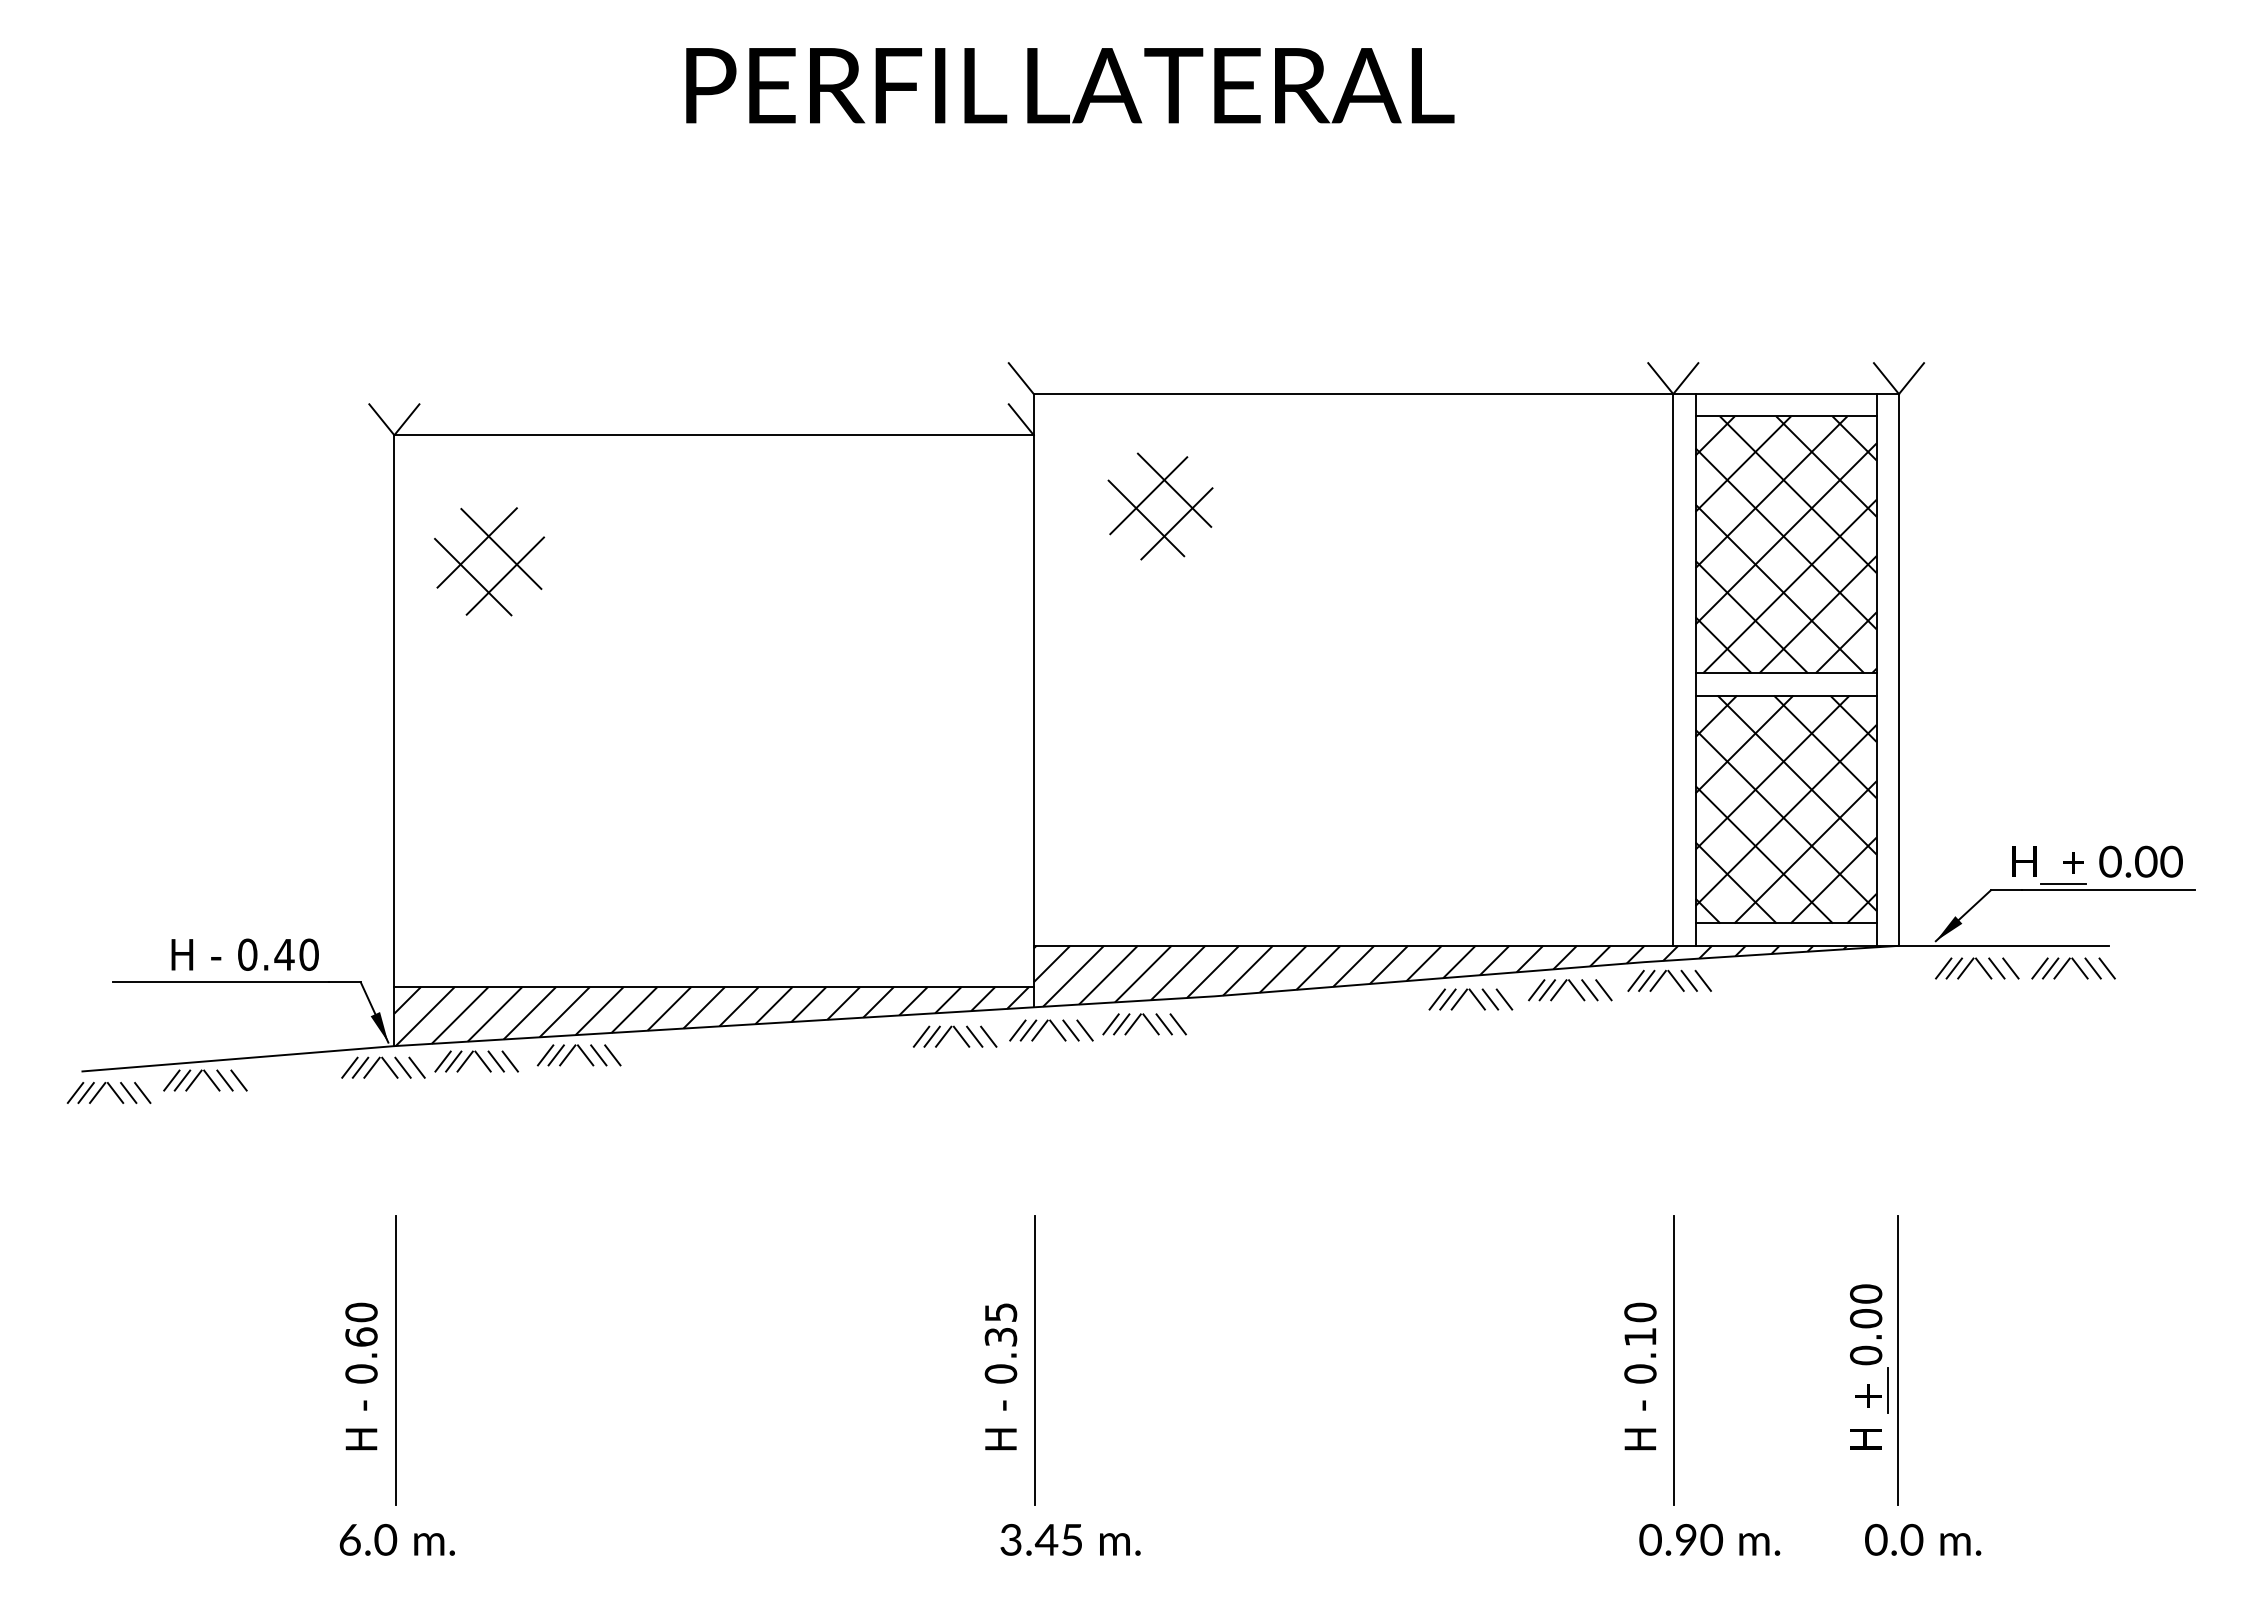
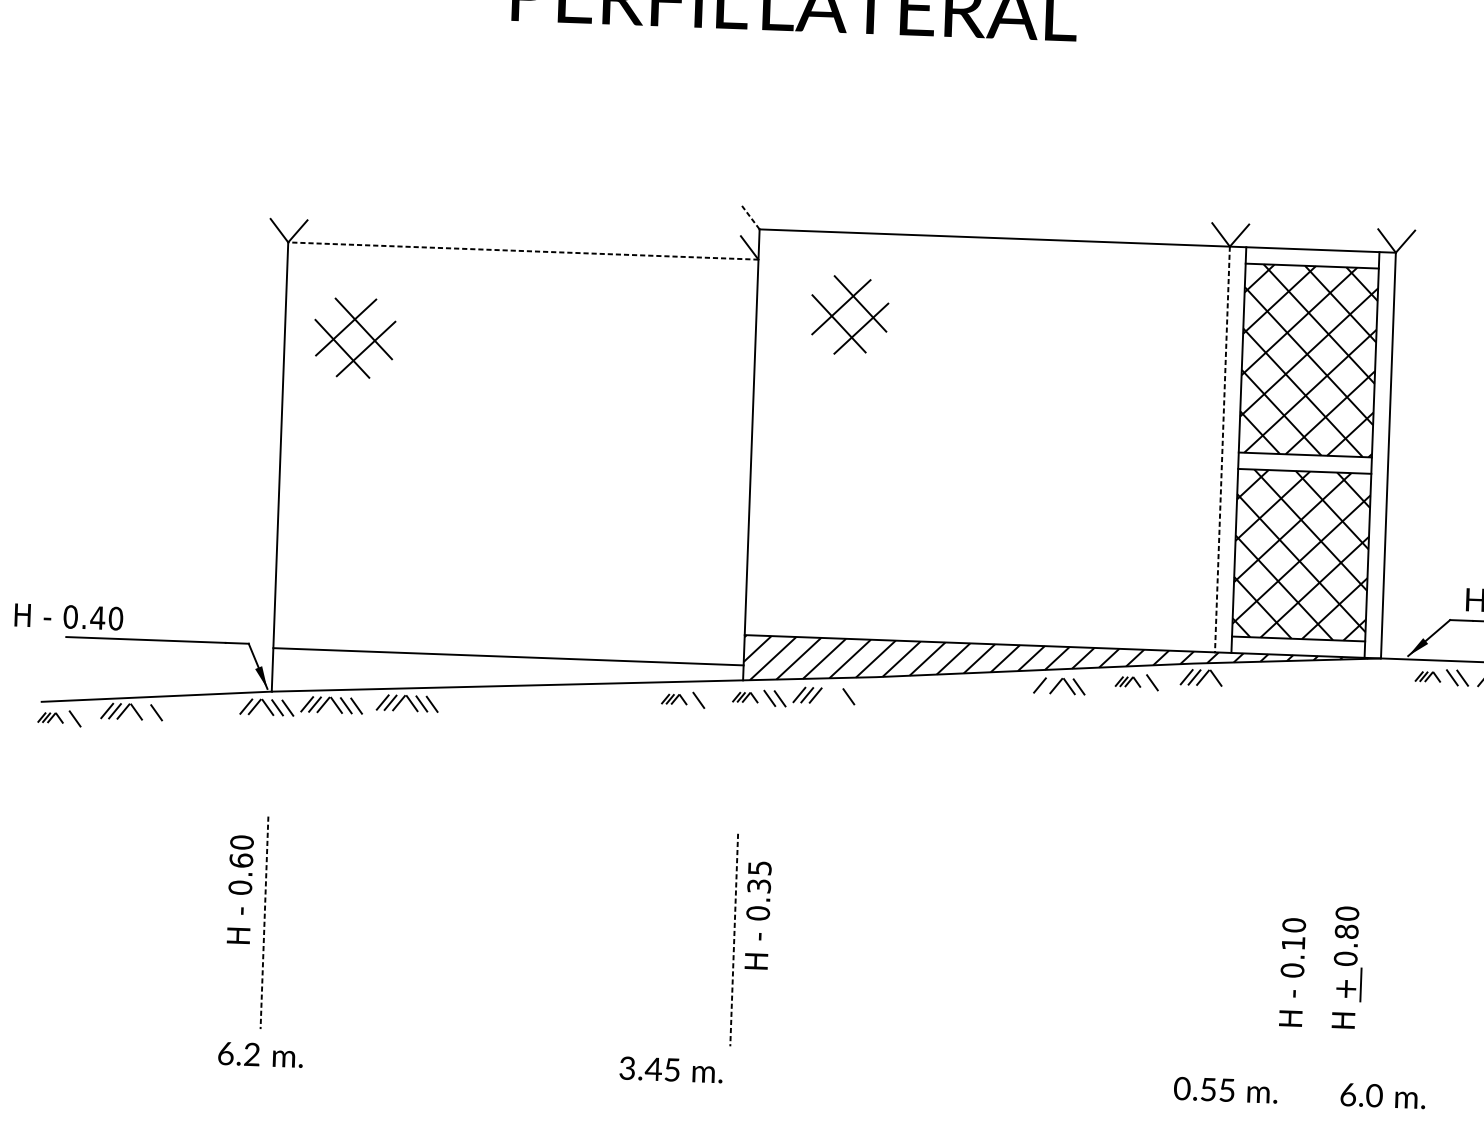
line: (1021, 378) -> (750, 217), solid -> dashed
line: (714, 435) -> (523, 251), solid -> dashed
line: (1673, 669) -> (1222, 449), solid -> dashed
text: (244, 954) -> (68, 616), moved
part: (1963, 968) -> (1427, 676), size x0.6
line: (1688, 980) -> (1225, 678), removed
line: (1702, 980) -> (1235, 678), removed
part: (1556, 990) -> (1127, 682), size x0.6
line: (1603, 990) -> (1162, 683), removed
line: (1447, 999) -> (1047, 685), removed
line: (1504, 999) -> (1089, 687), removed
hatch: (711, 1016) -> (505, 678), removed
line: (1150, 1024) -> (828, 696), removed
line: (1163, 1024) -> (837, 696), removed
part: (1037, 1030) -> (745, 697), size x0.6
part: (941, 1036) -> (674, 699), size x0.6
line: (988, 1036) -> (708, 700), removed
line: (349, 1067) -> (238, 706), removed
line: (224, 1080) -> (145, 712), removed
part: (95, 1092) -> (50, 717), size x0.6
line: (142, 1092) -> (85, 718), removed
text: (1866, 1318) -> (1347, 931), 0.00 -> 0.80
line: (1674, 1359) -> (1204, 956), removed
line: (1897, 1359) -> (1368, 962), removed
line: (395, 1360) -> (264, 922), solid -> dashed
line: (1034, 1360) -> (734, 940), solid -> dashed
text: (361, 1376) -> (240, 889), moved
text: (1000, 1376) -> (757, 915), moved
text: (1640, 1376) -> (1292, 972), moved
text: (385, 1539) -> (251, 1054), 6.0 -> 6.2
text: (1070, 1539) -> (671, 1069), moved
text: (1699, 1539) -> (1218, 1089), 0.90 -> 0.55
text: (1876, 1539) -> (1348, 1094), 0.0 -> 6.0

